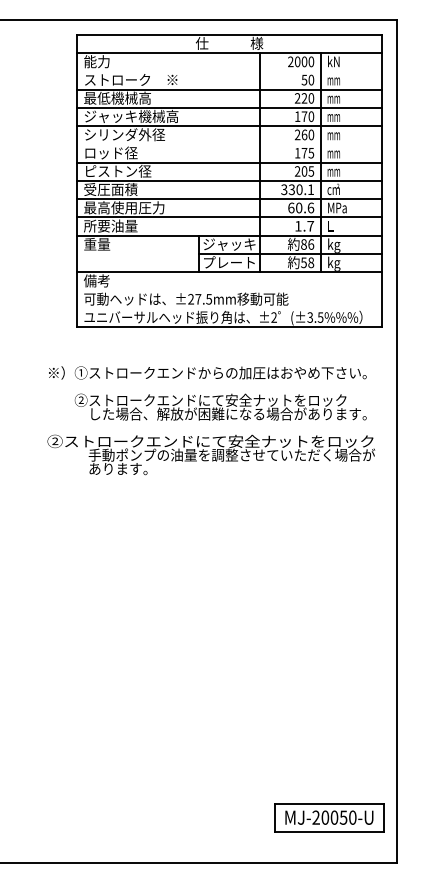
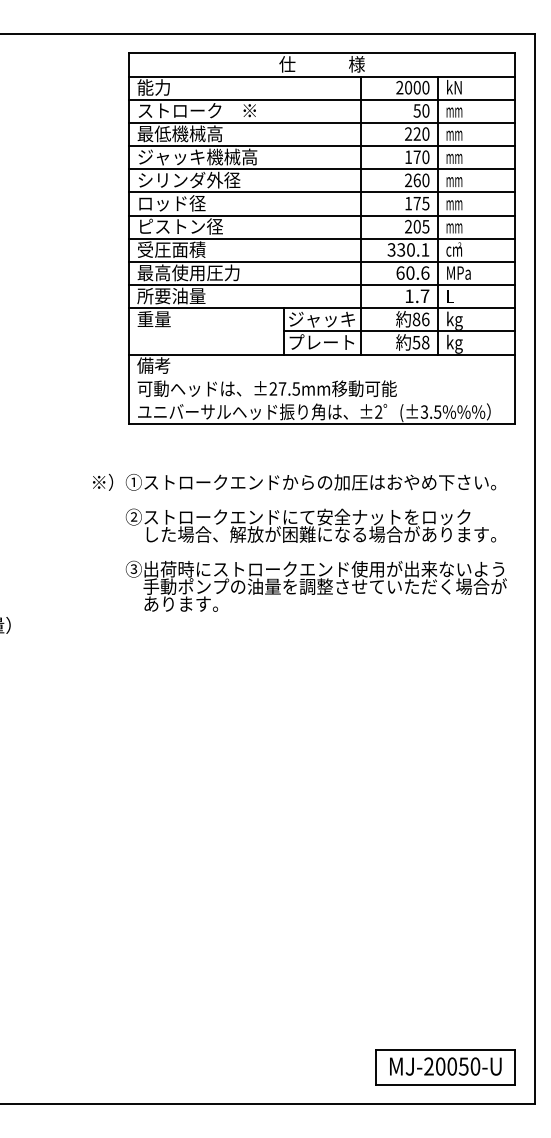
line: (229, 71) -> (322, 99), added
line: (229, 144) -> (322, 192), added
text: (210, 440) -> (297, 568), ②ストロークエンドにて安全ナットをロック -> ③出荷時にストロークエンド使用が出来ないよう
part: (329, 818) -> (445, 1067), moved

